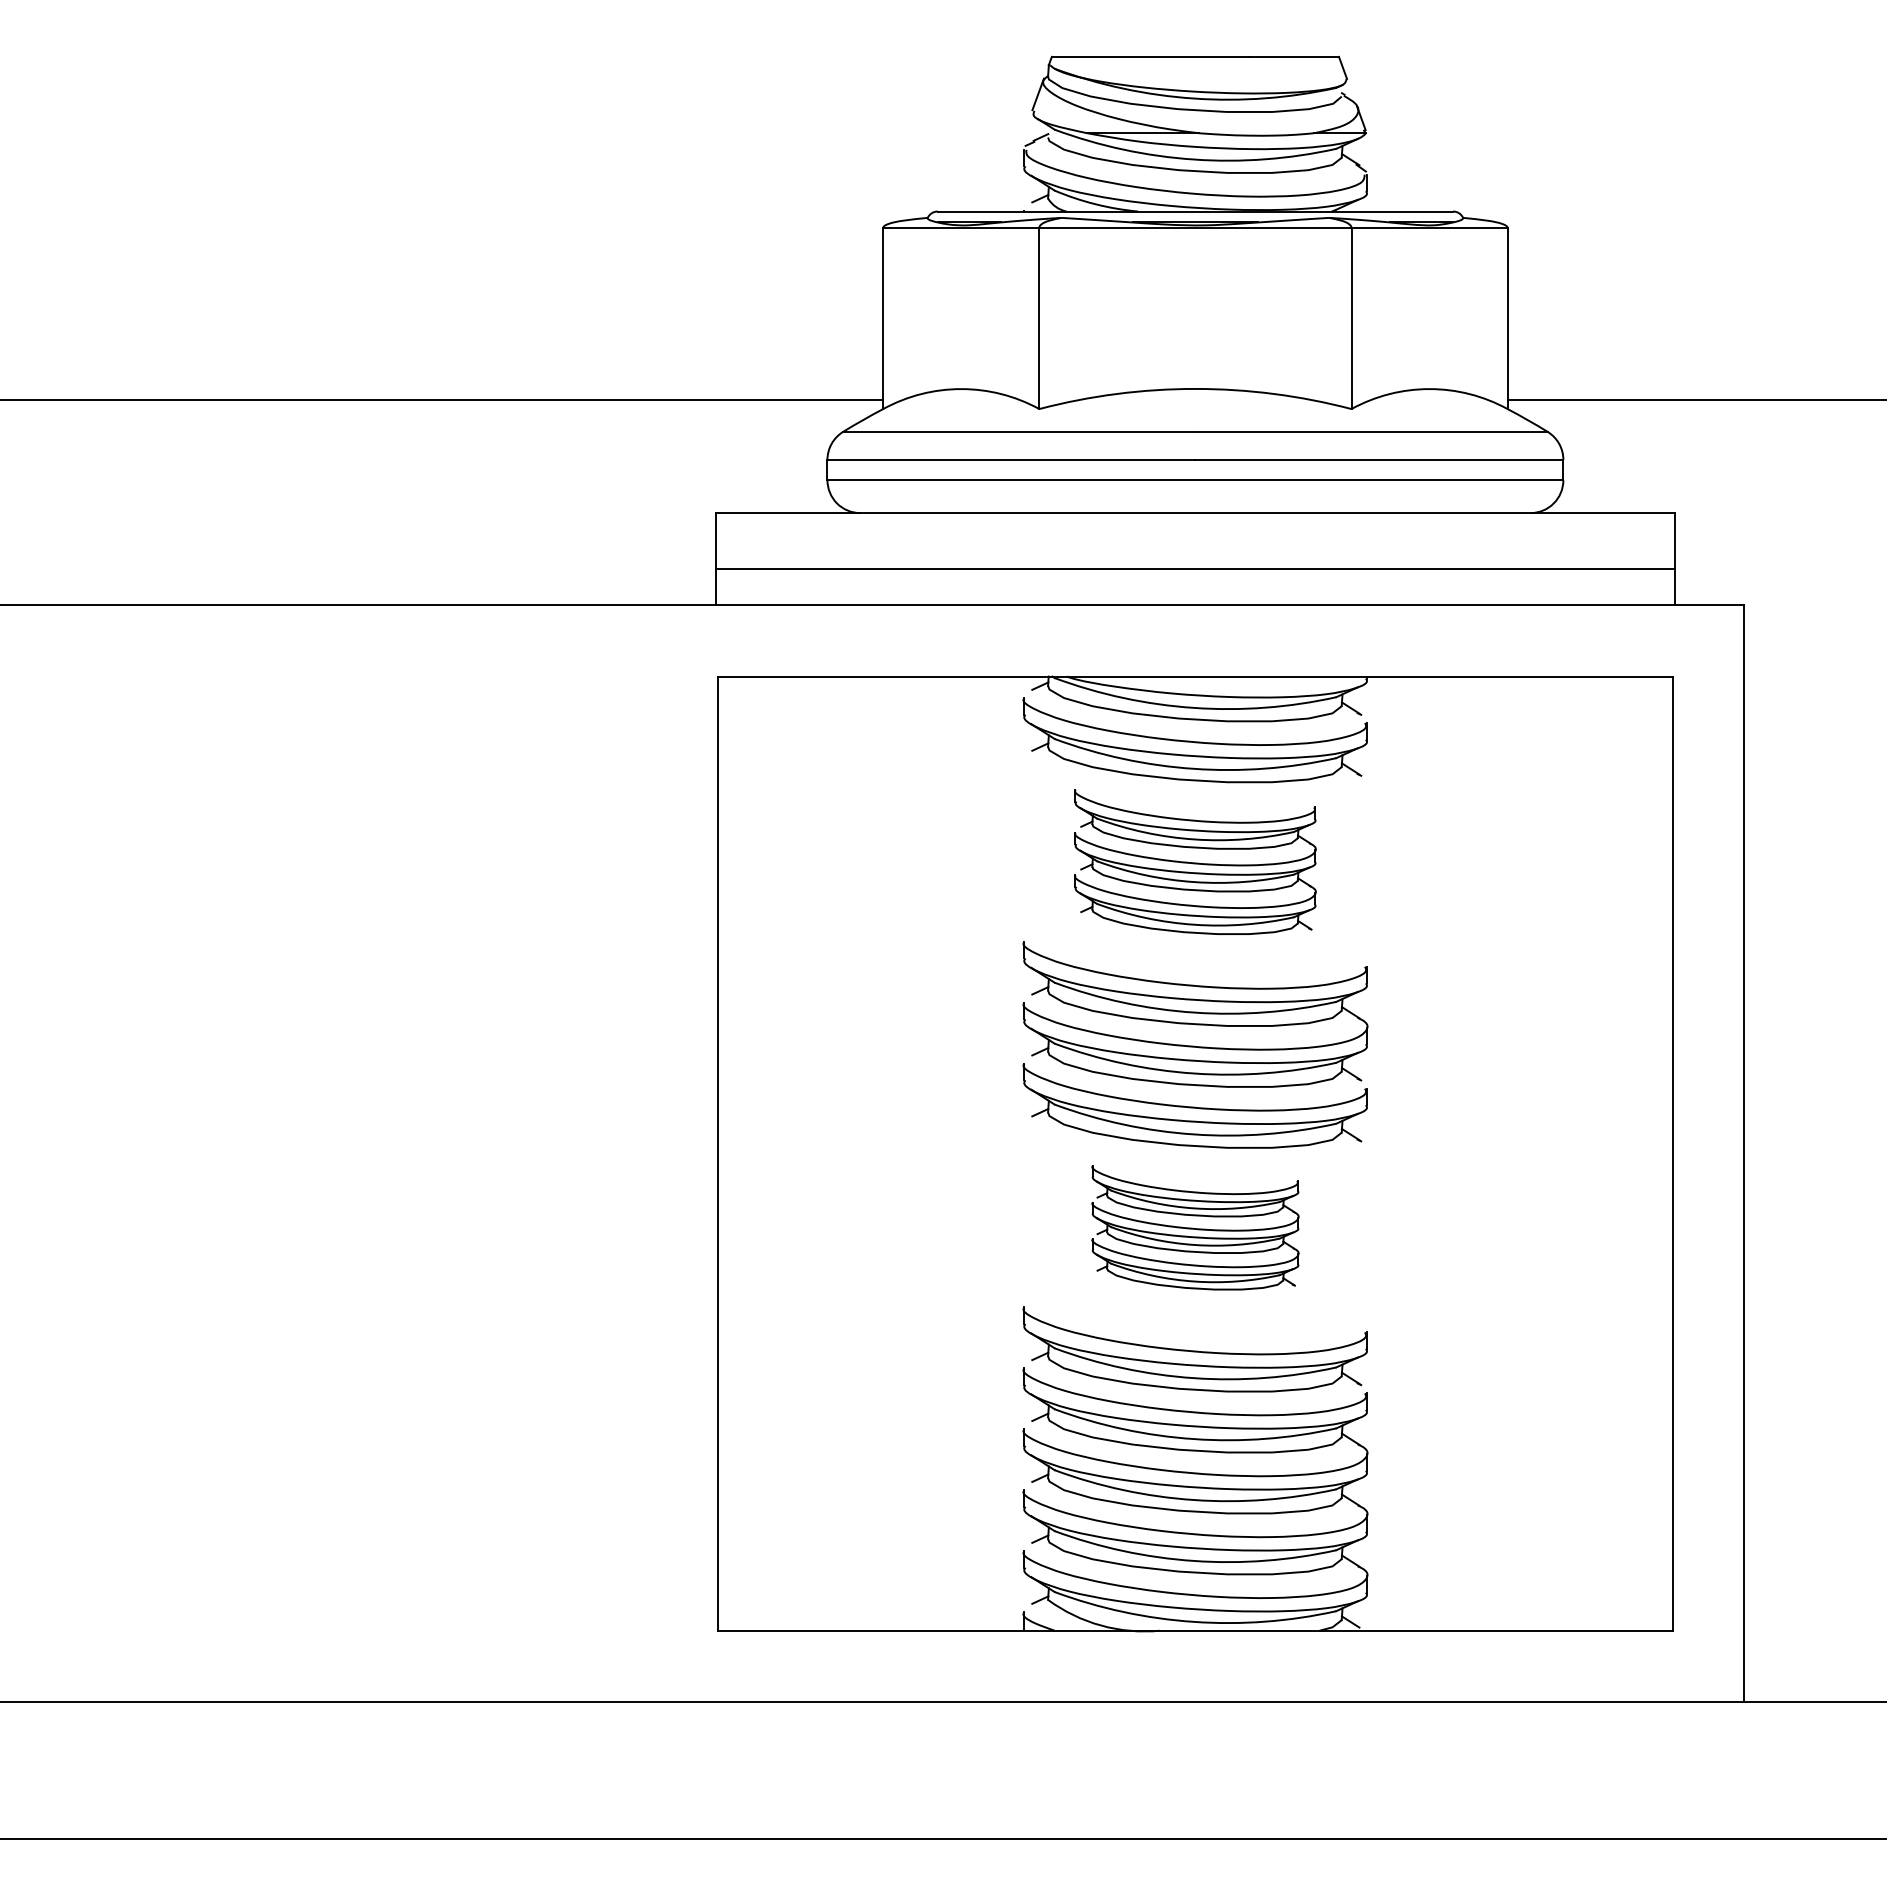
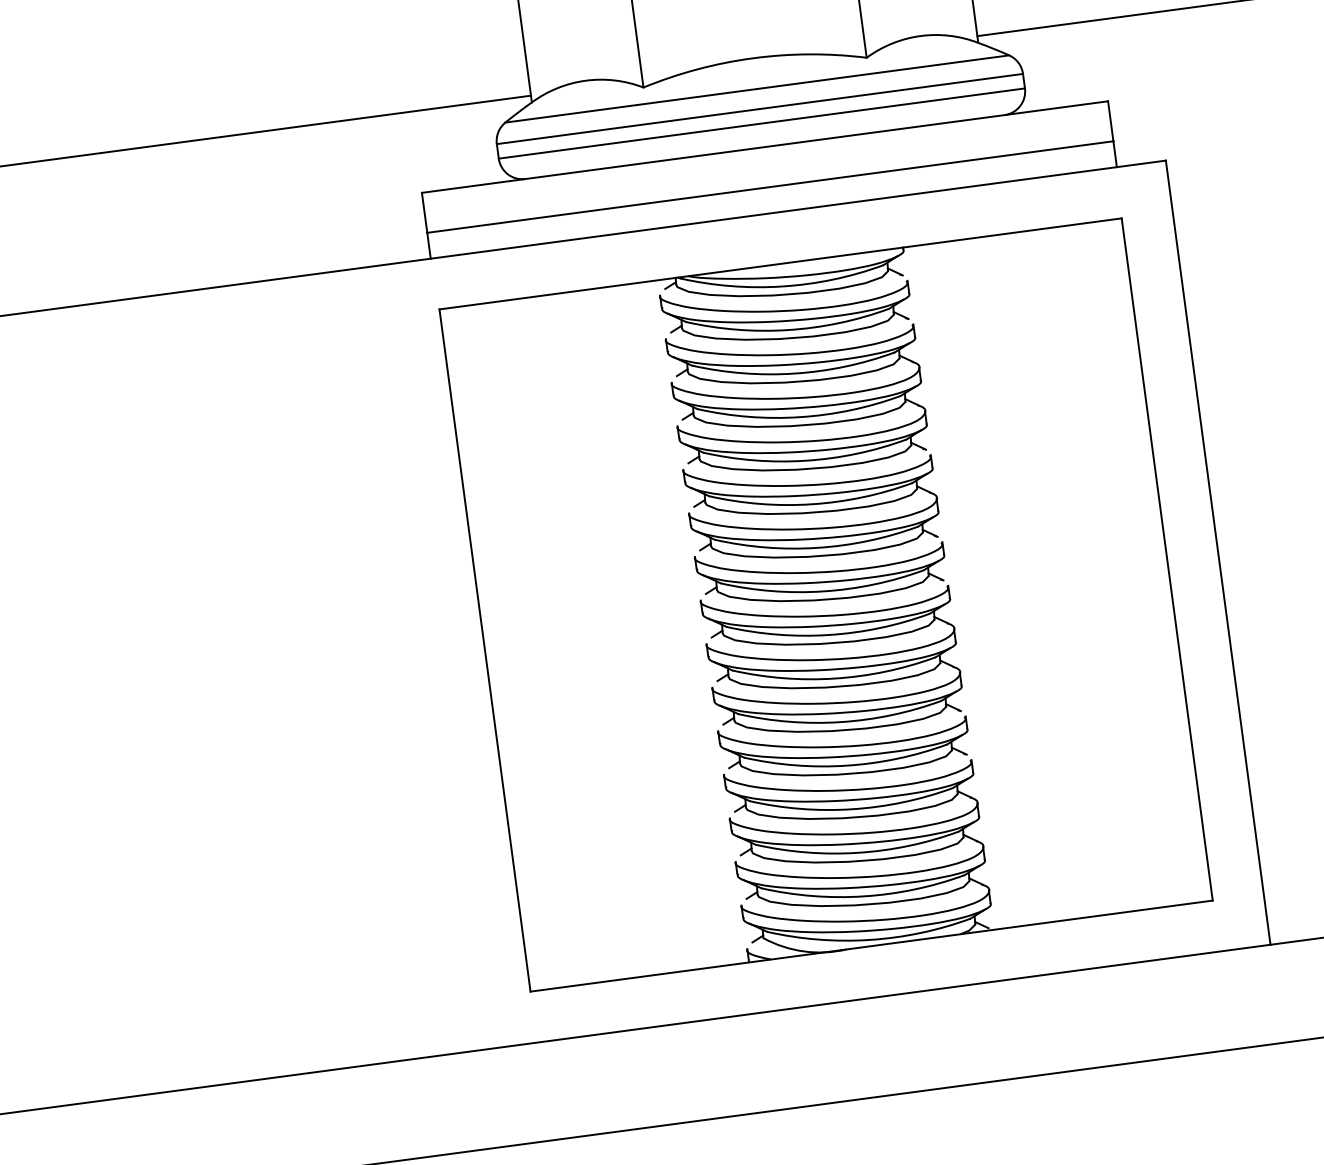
part: (1195, 861) -> (798, 396), size x1.43
part: (1195, 1227) -> (833, 657), size x1.67

